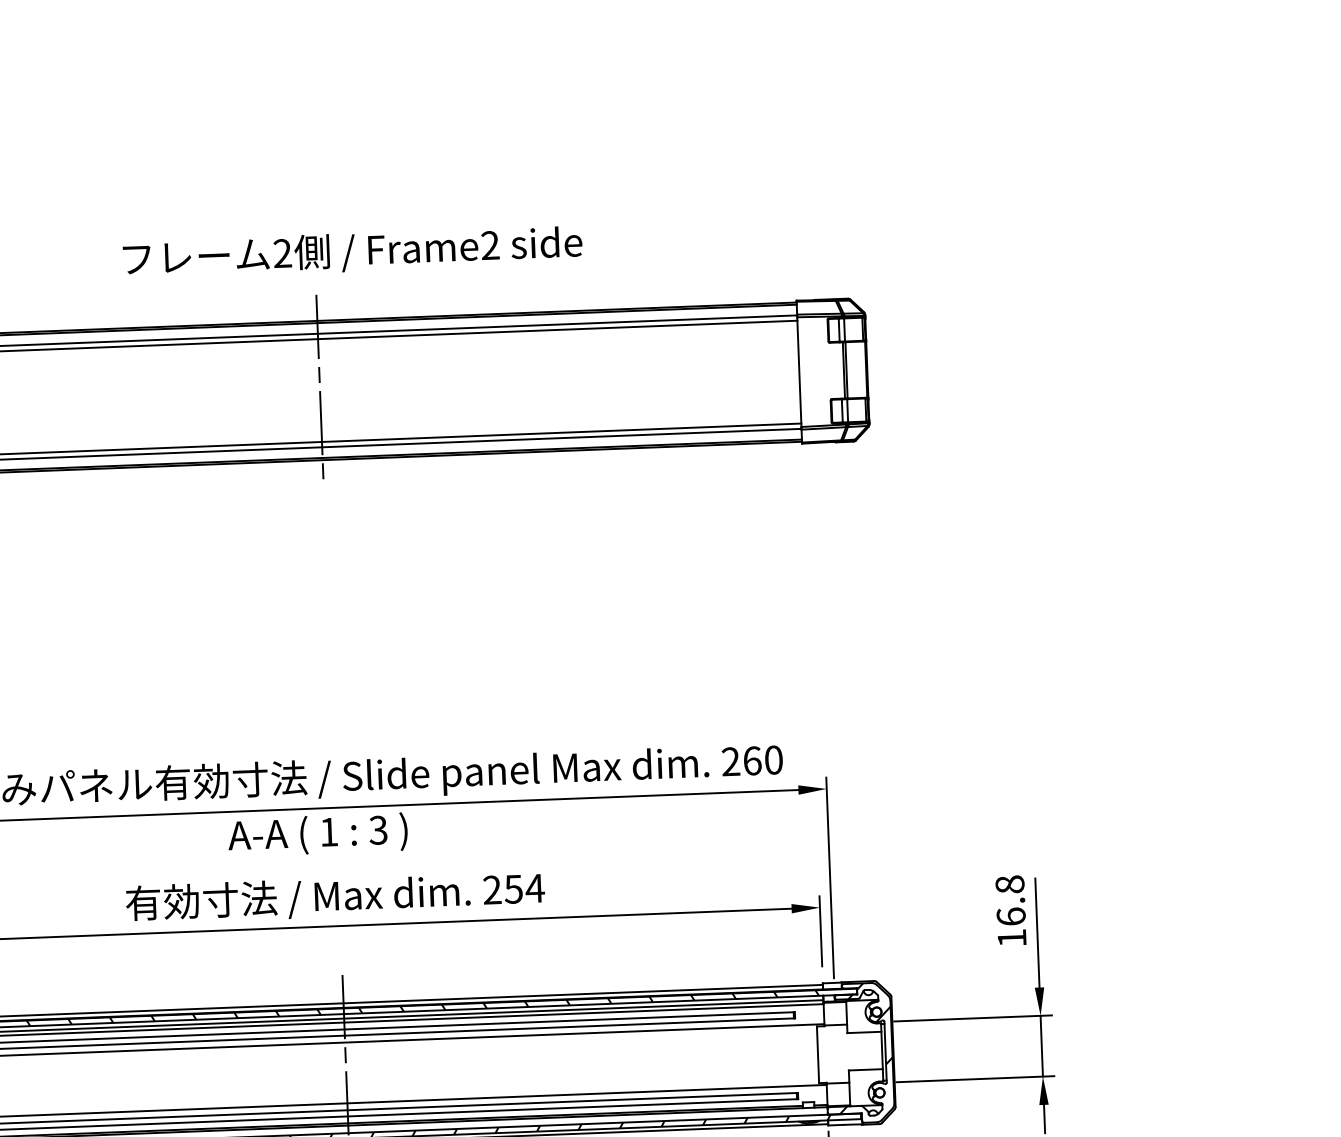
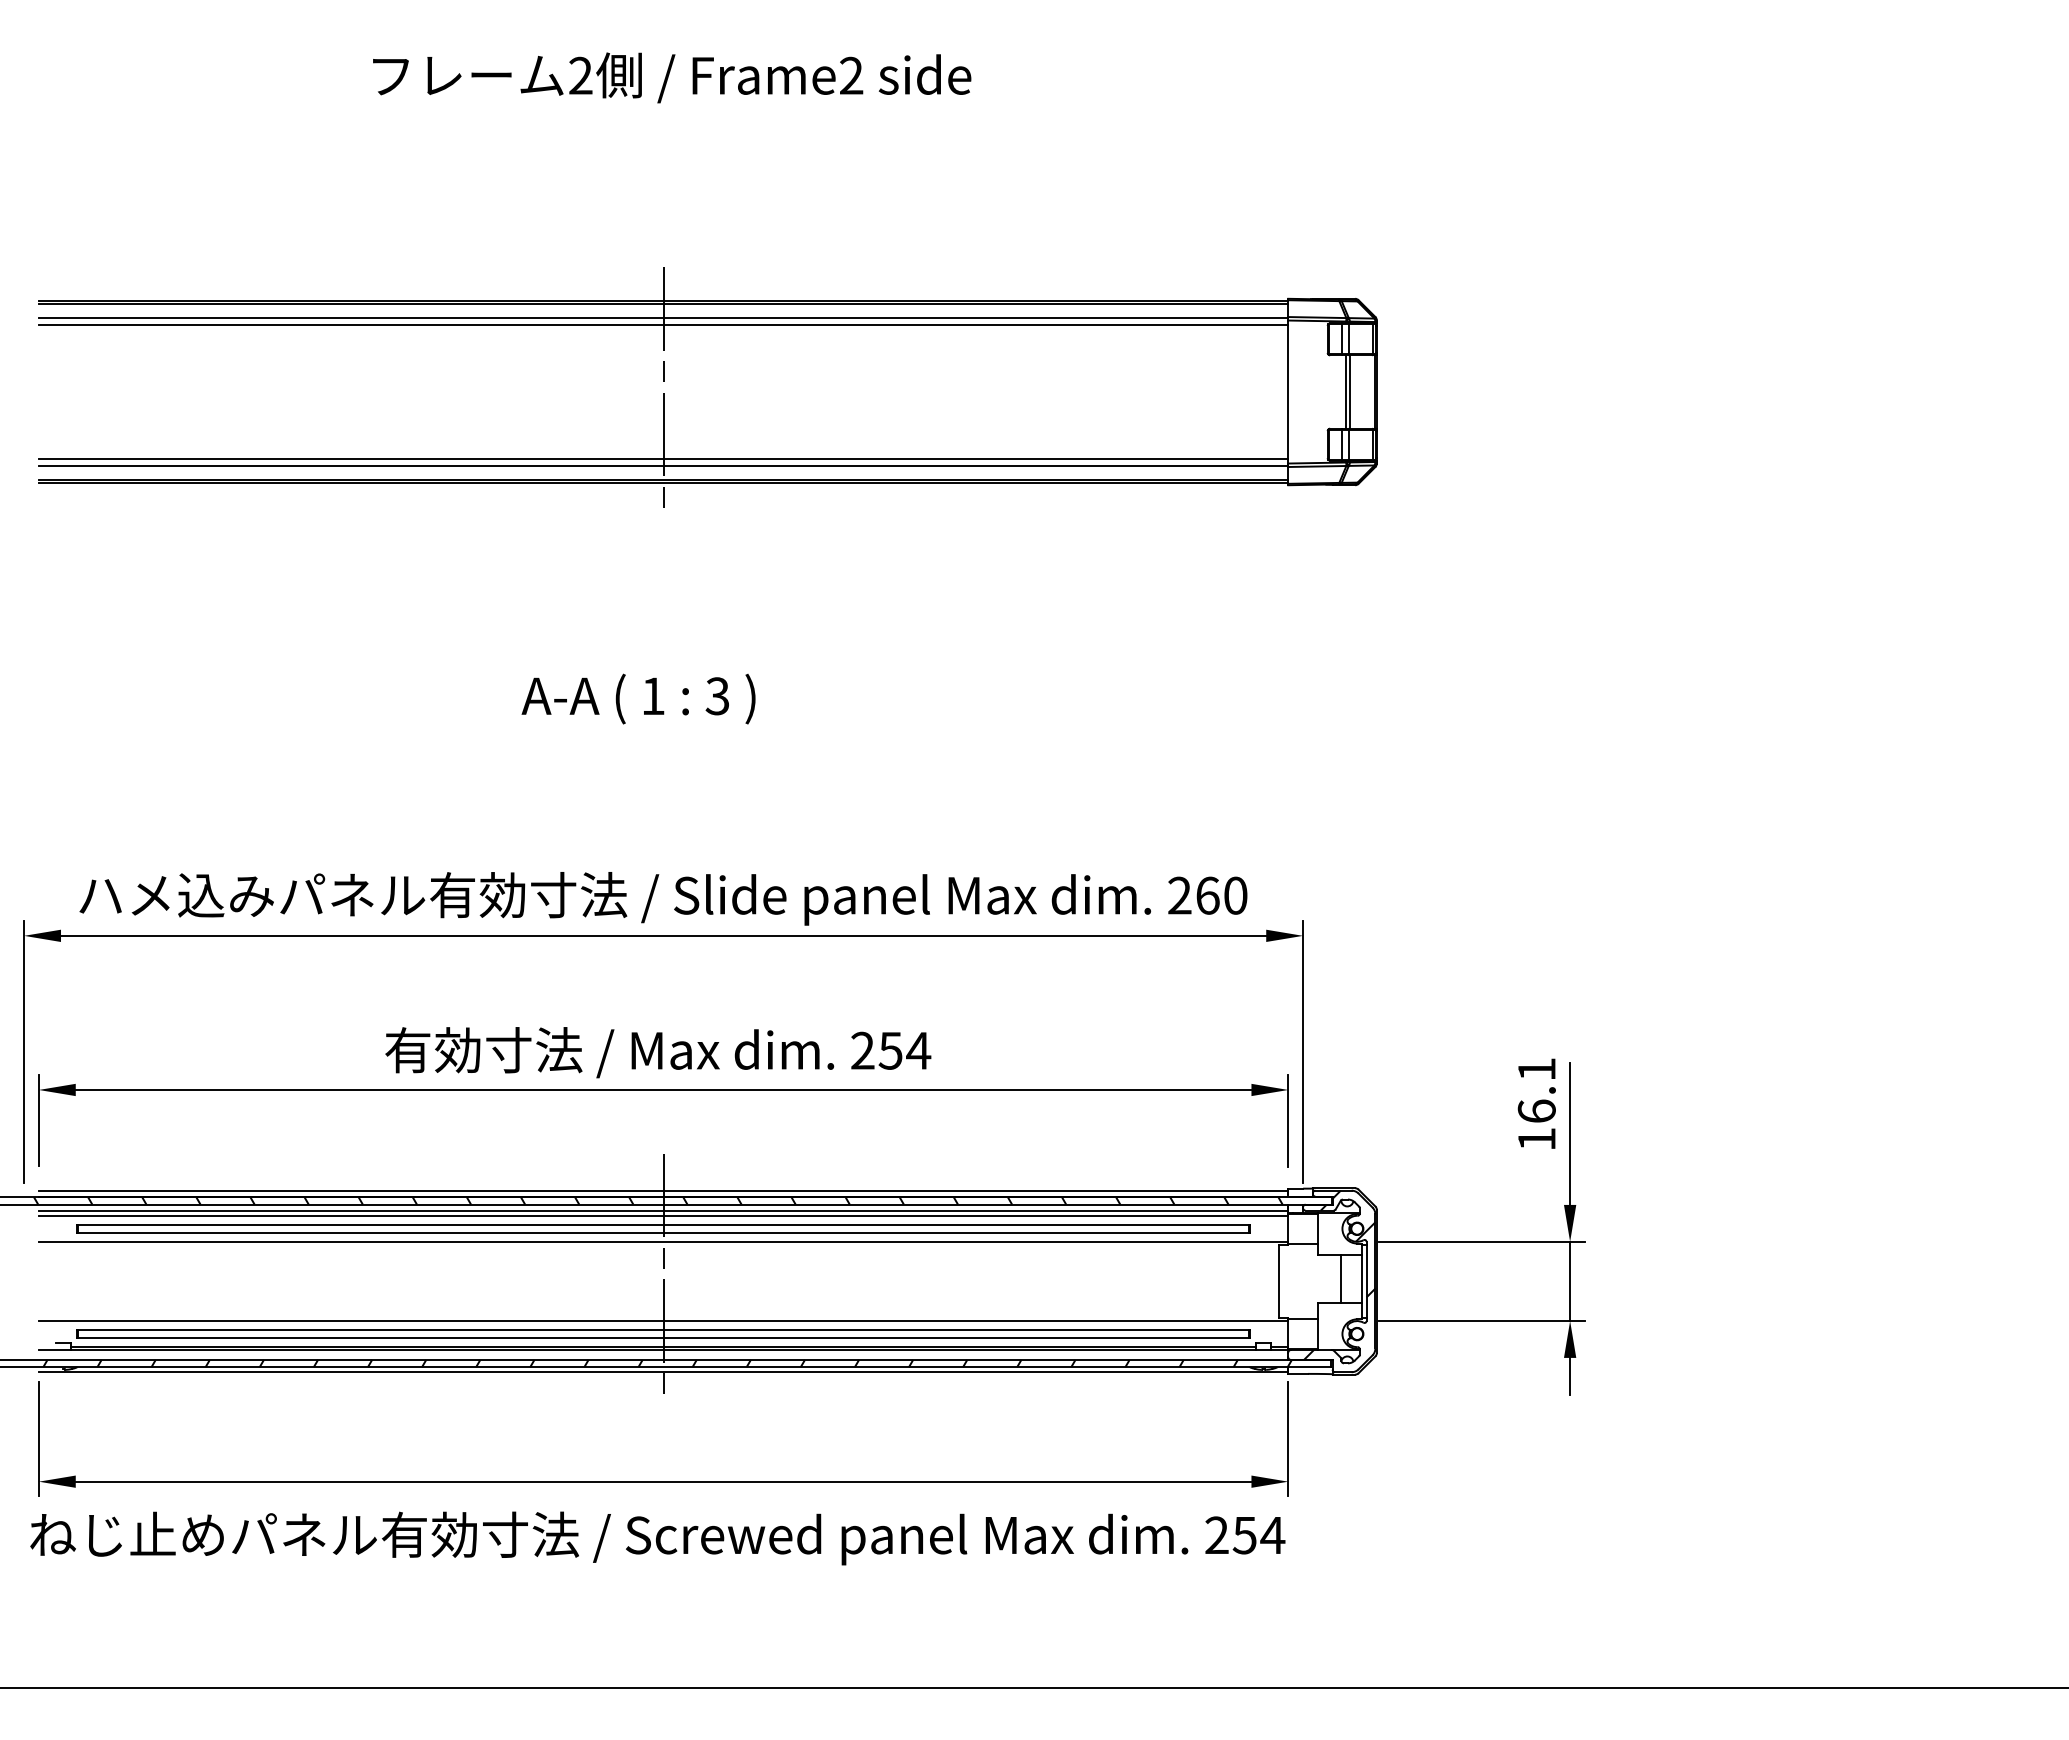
text: (353, 252) -> (672, 77), moved
text: (317, 834) -> (638, 698), moved
text: (1009, 883) -> (1536, 1068), 16.8 -> 16.1
line: (866, 1050) -> (1341, 1278), added

